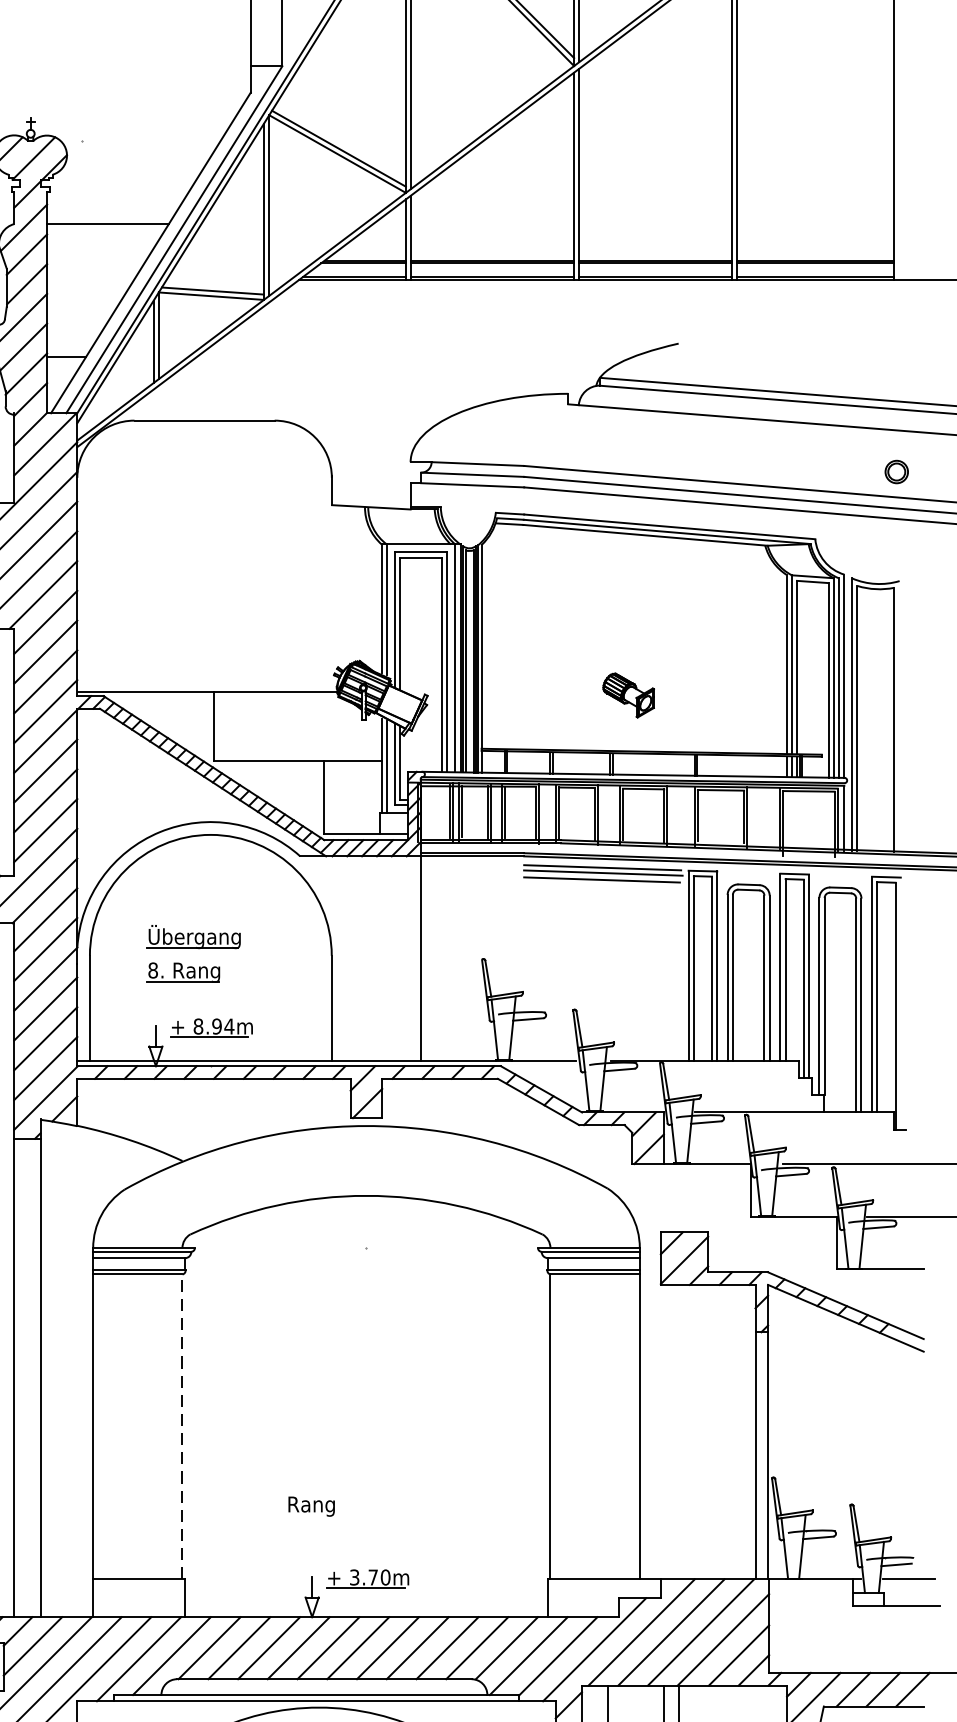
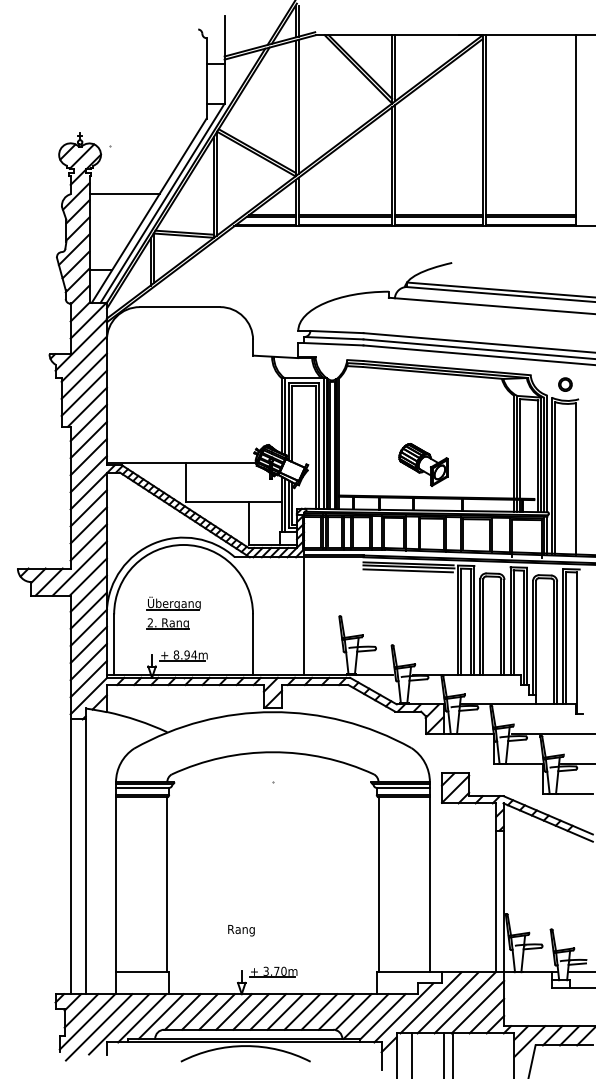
circle: (896, 471) -> (565, 384), moved
part: (628, 694) -> (423, 464), size x1.67
text: (153, 969) -> (150, 622), 8. -> 2.
line: (182, 1426) -> (167, 884), dashed -> solid

